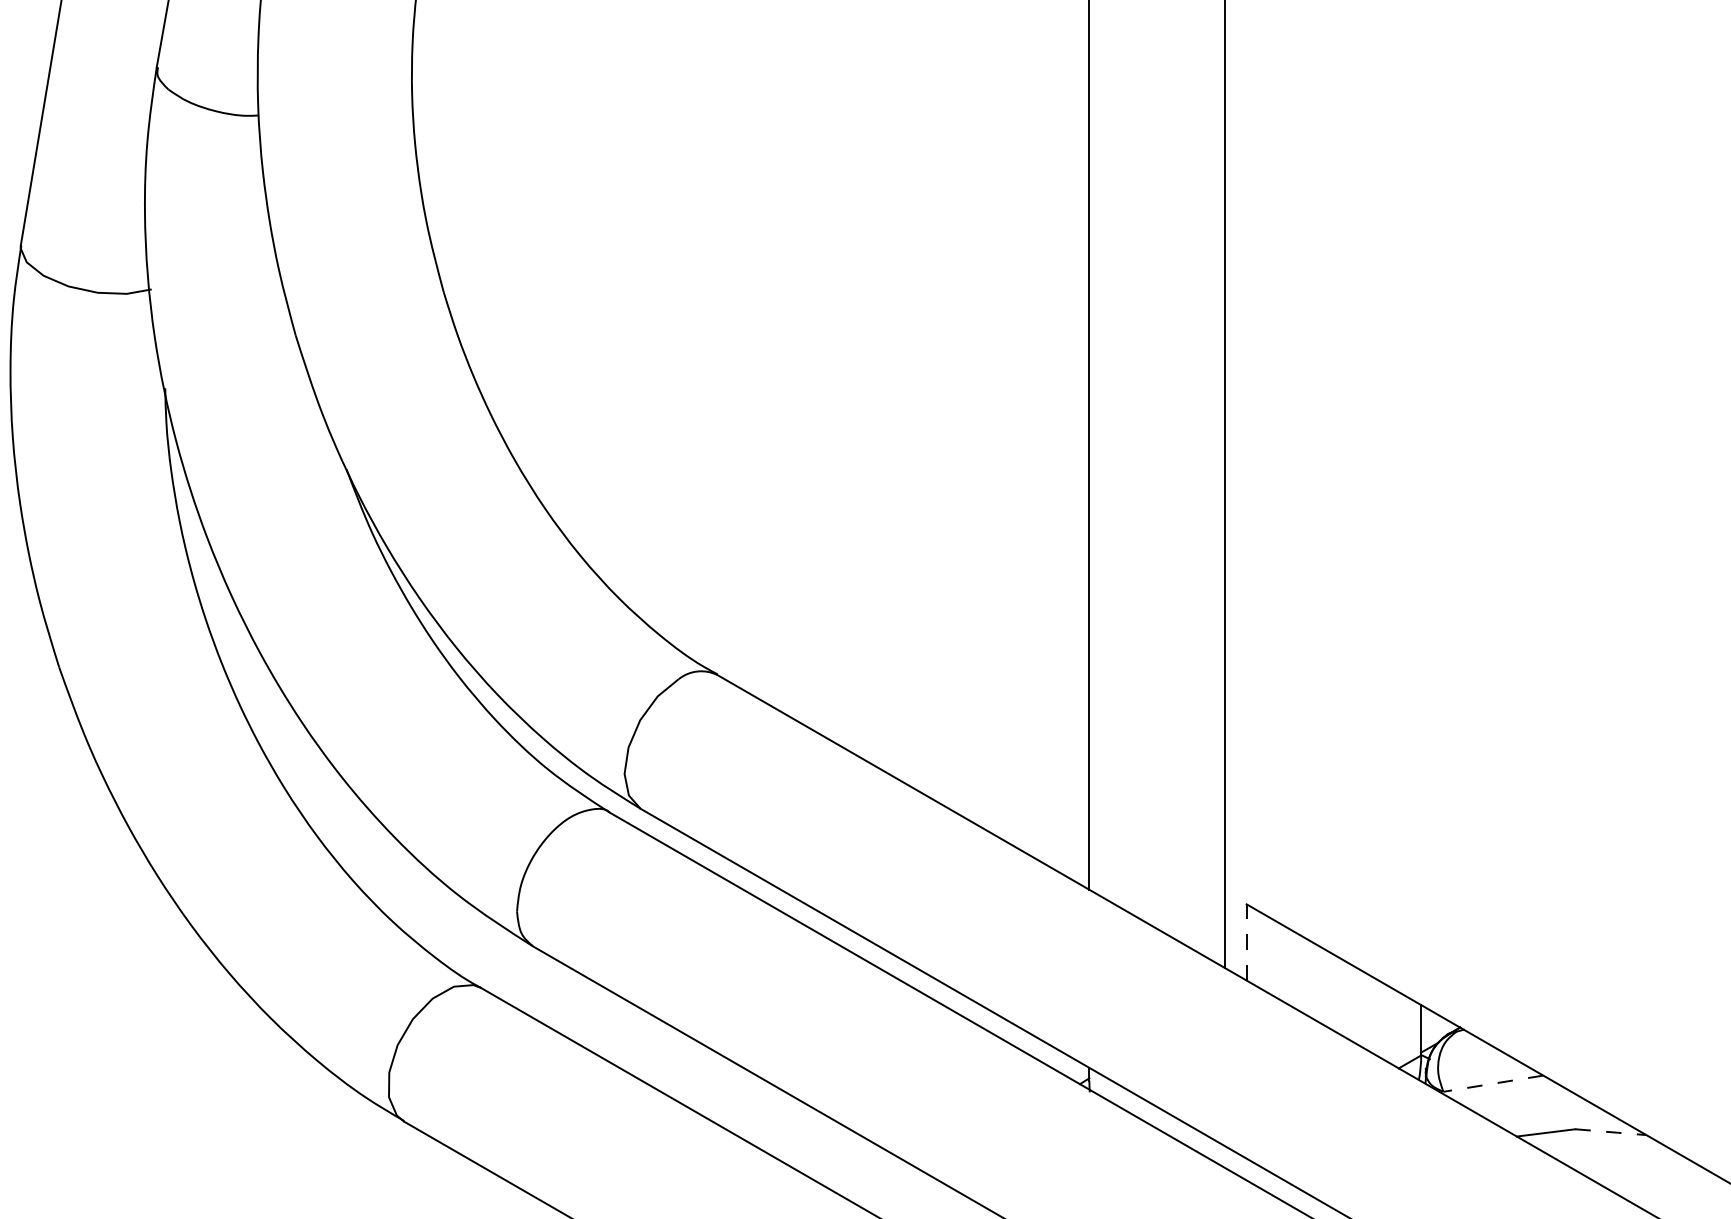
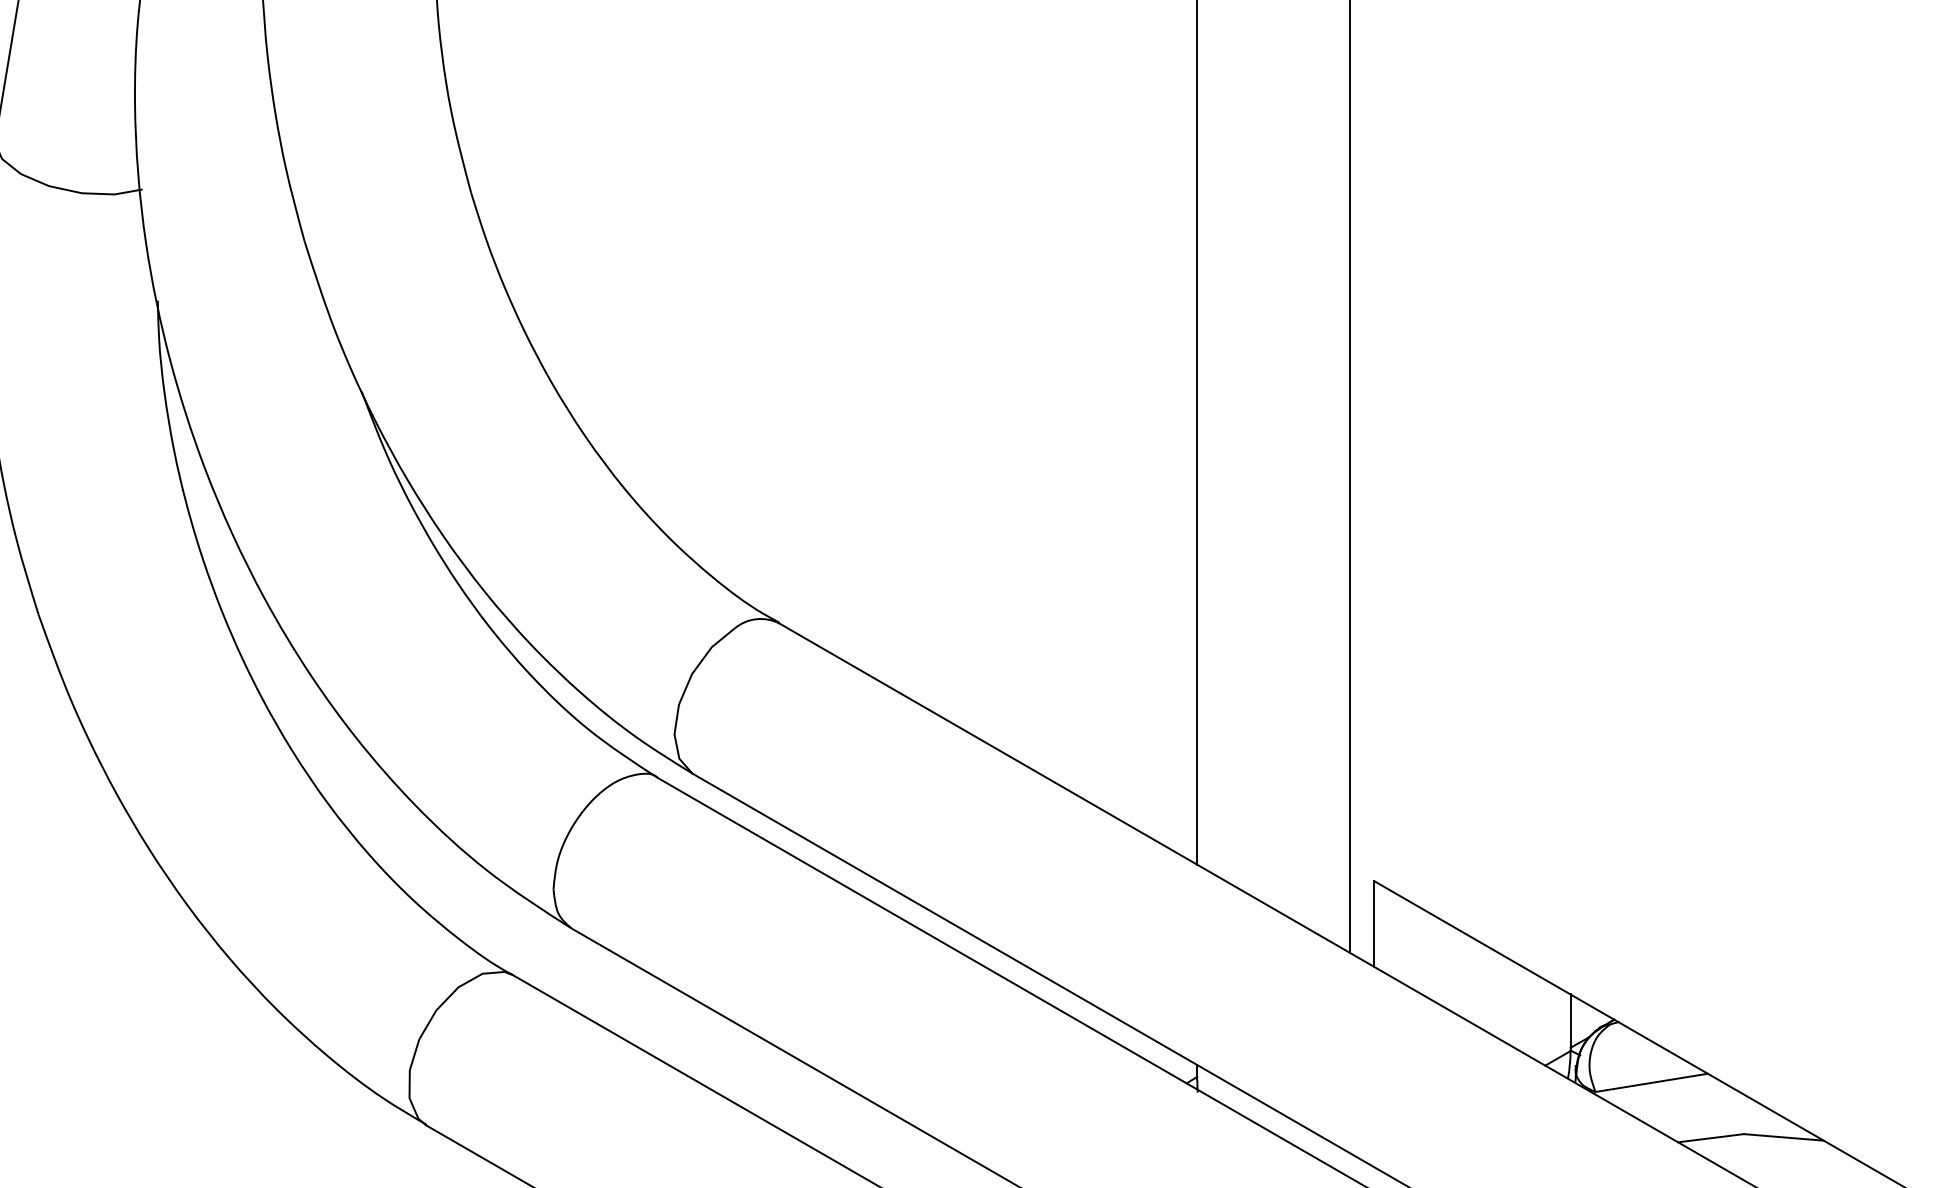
line: (1246, 941) -> (1374, 922), dashed -> solid
line: (1493, 1083) -> (1651, 1082), dashed -> solid
line: (1610, 1132) -> (1783, 1137), dashed -> solid

